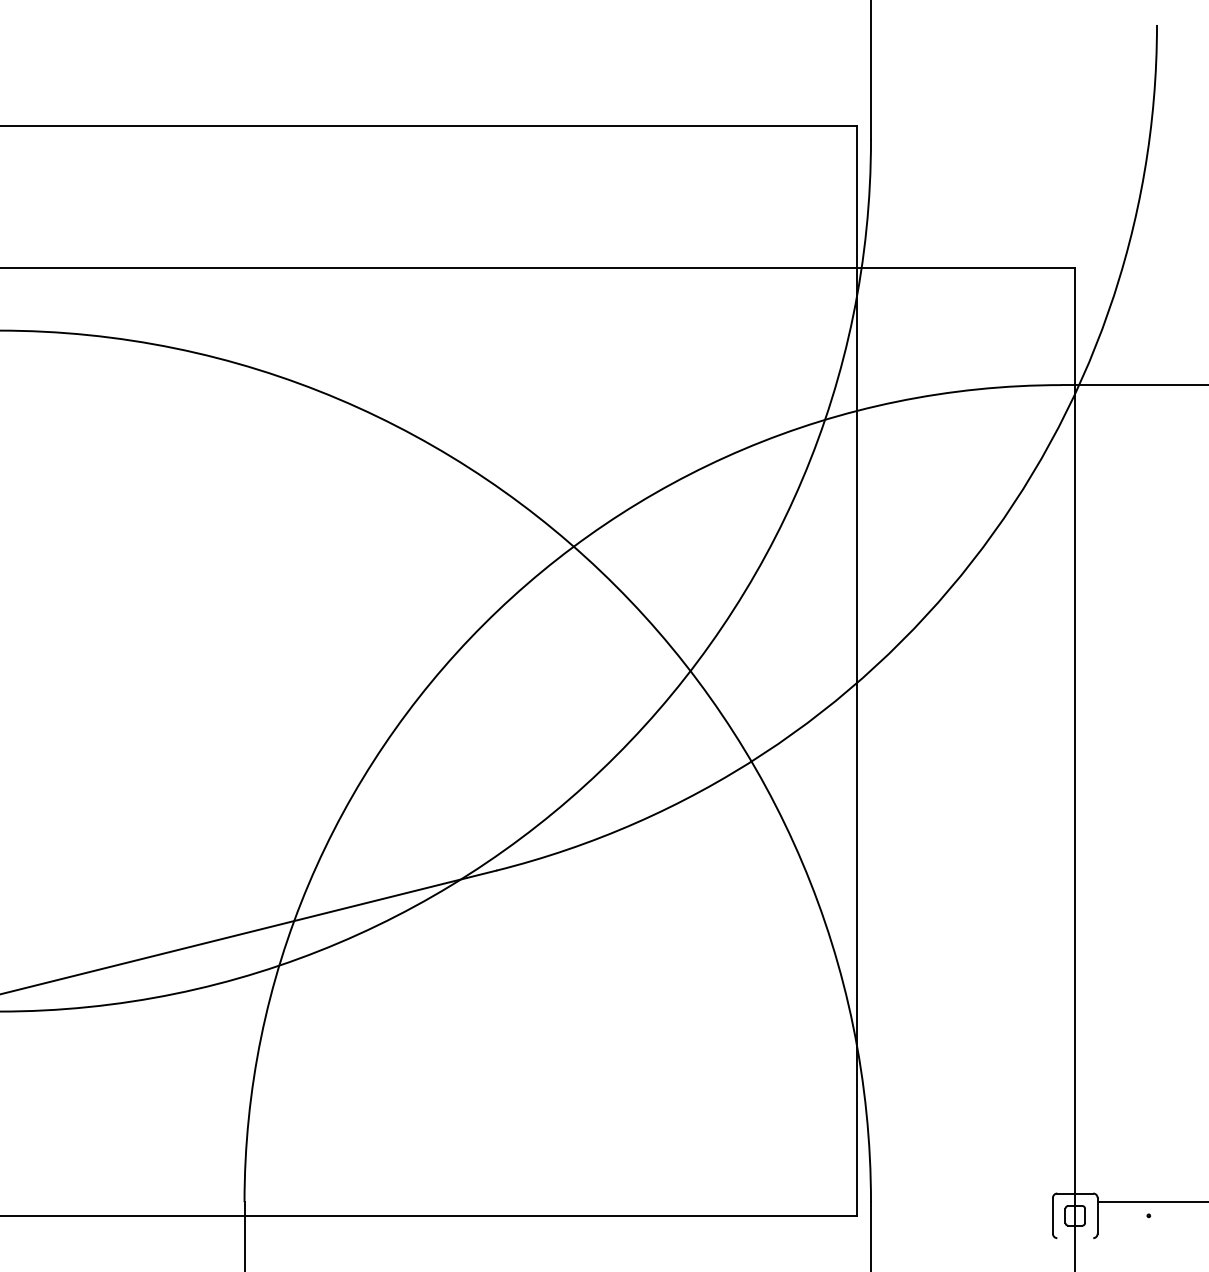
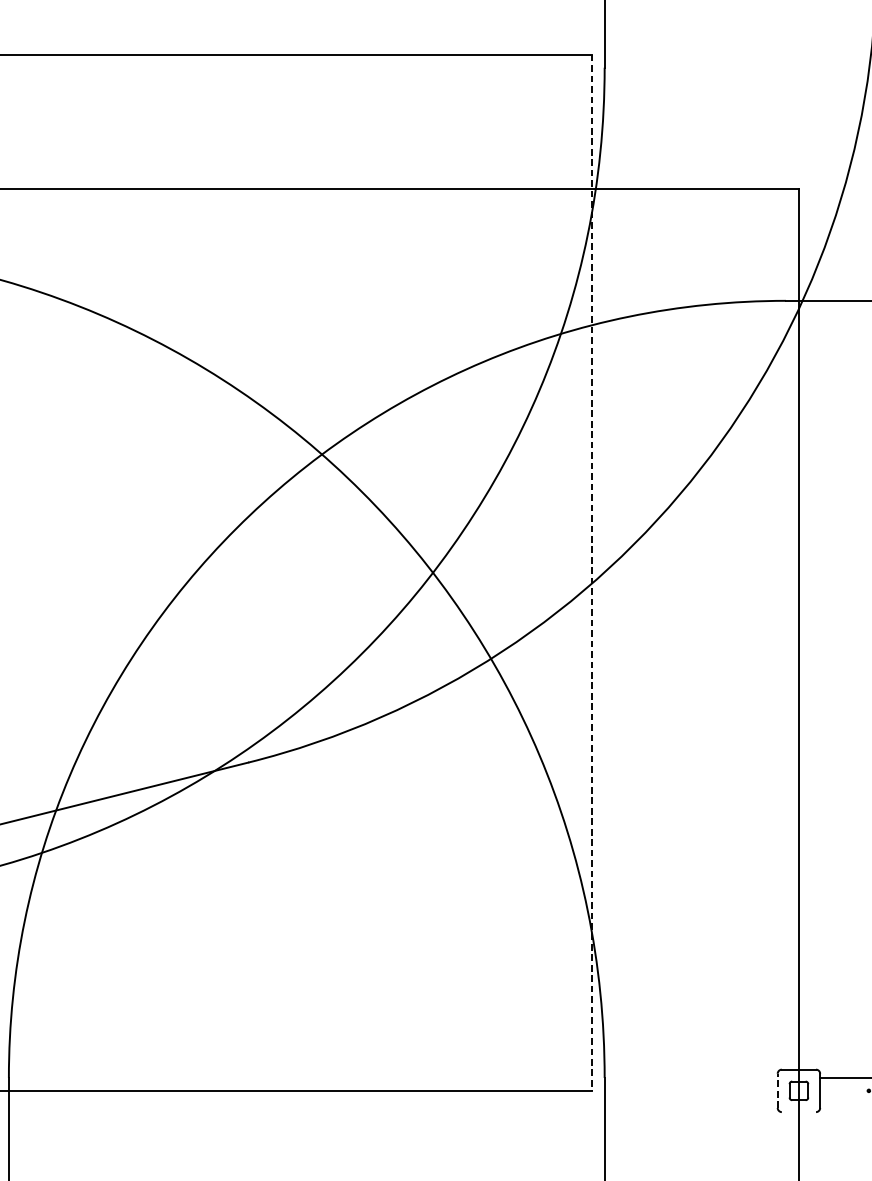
line: (857, 671) -> (591, 573), solid -> dashed
line: (1052, 1215) -> (777, 1090), solid -> dashed

